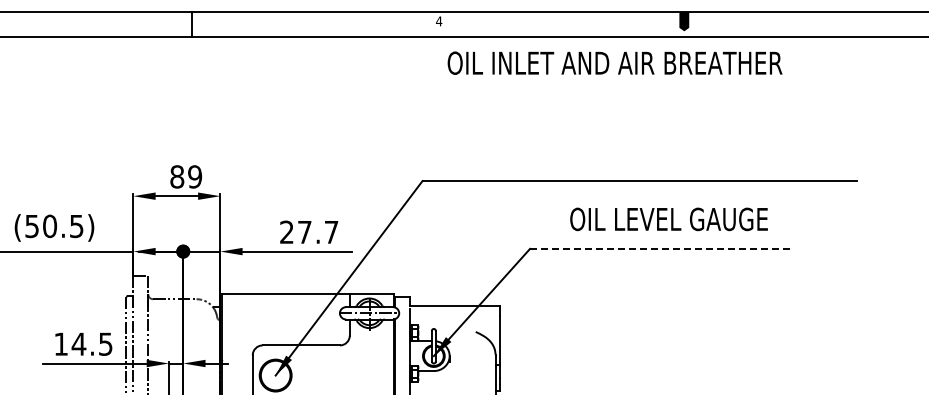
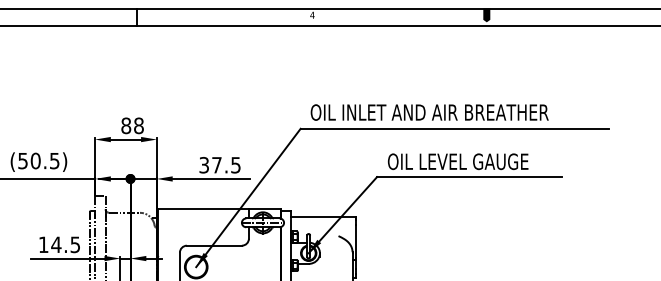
text: (614, 62) -> (429, 112), moved
text: (195, 176) -> (139, 125), 89 -> 88
text: (668, 219) -> (457, 161), moved
text: (309, 232) -> (220, 165), 27.7 -> 37.5
line: (660, 248) -> (469, 176), dashed -> solid

